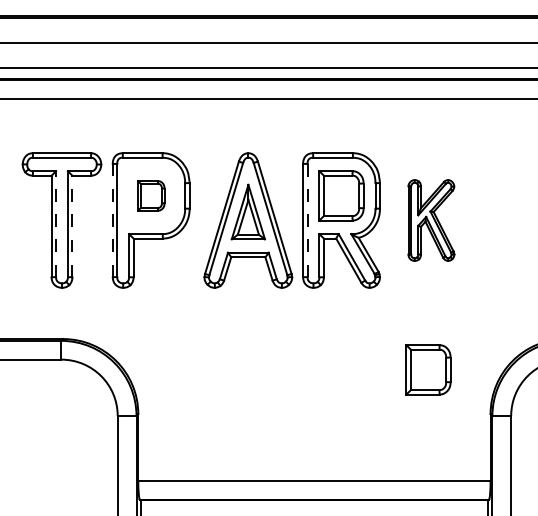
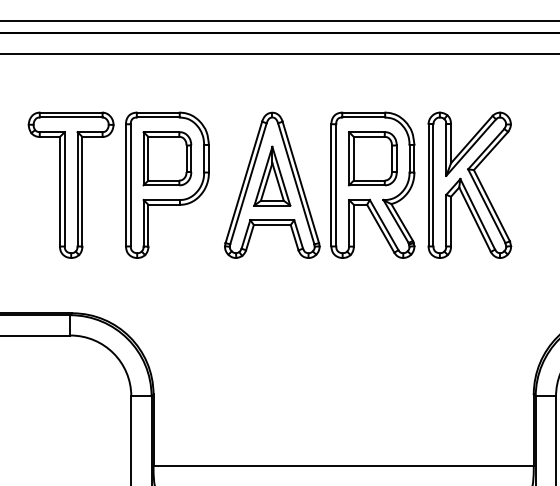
part: (151, 195) -> (167, 158), size x1.67
line: (112, 220) -> (125, 185), dashed -> solid
line: (307, 220) -> (336, 185), dashed -> solid
part: (431, 220) -> (470, 185), size x1.67
line: (56, 224) -> (65, 189), dashed -> solid
line: (72, 226) -> (82, 191), dashed -> solid
part: (428, 369) -> (466, 346), removed

